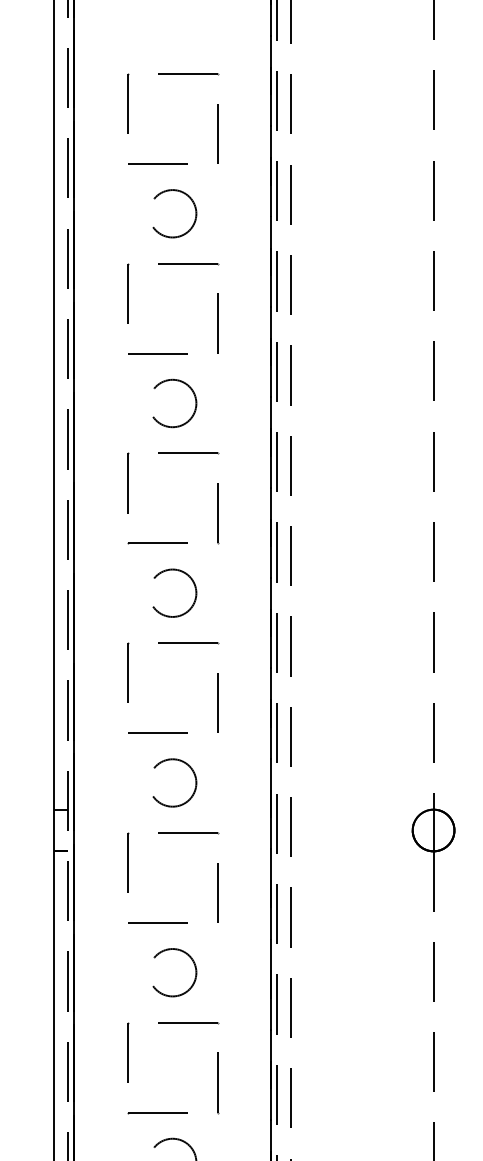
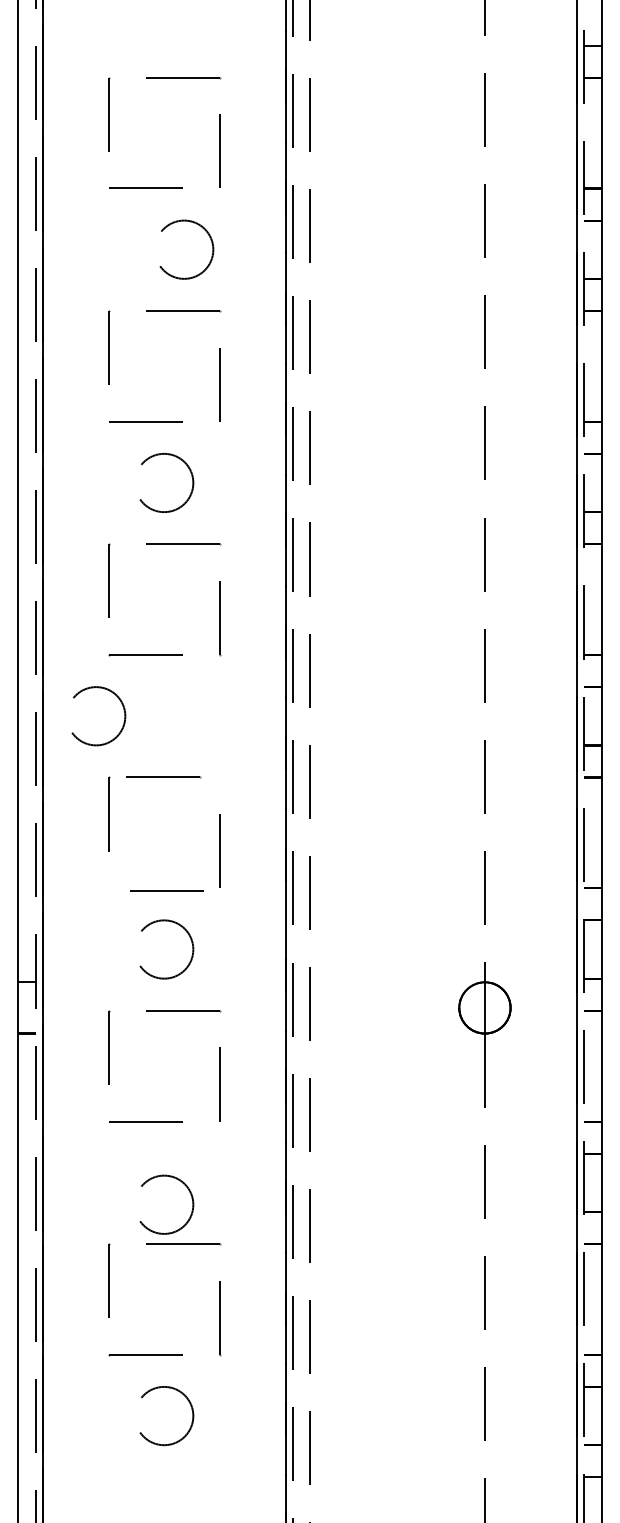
circle: (174, 213) -> (186, 249), moved
circle: (174, 593) -> (98, 716), moved
line: (188, 643) -> (163, 777), moved
line: (157, 732) -> (166, 890), moved
circle: (174, 972) -> (166, 1204), moved

